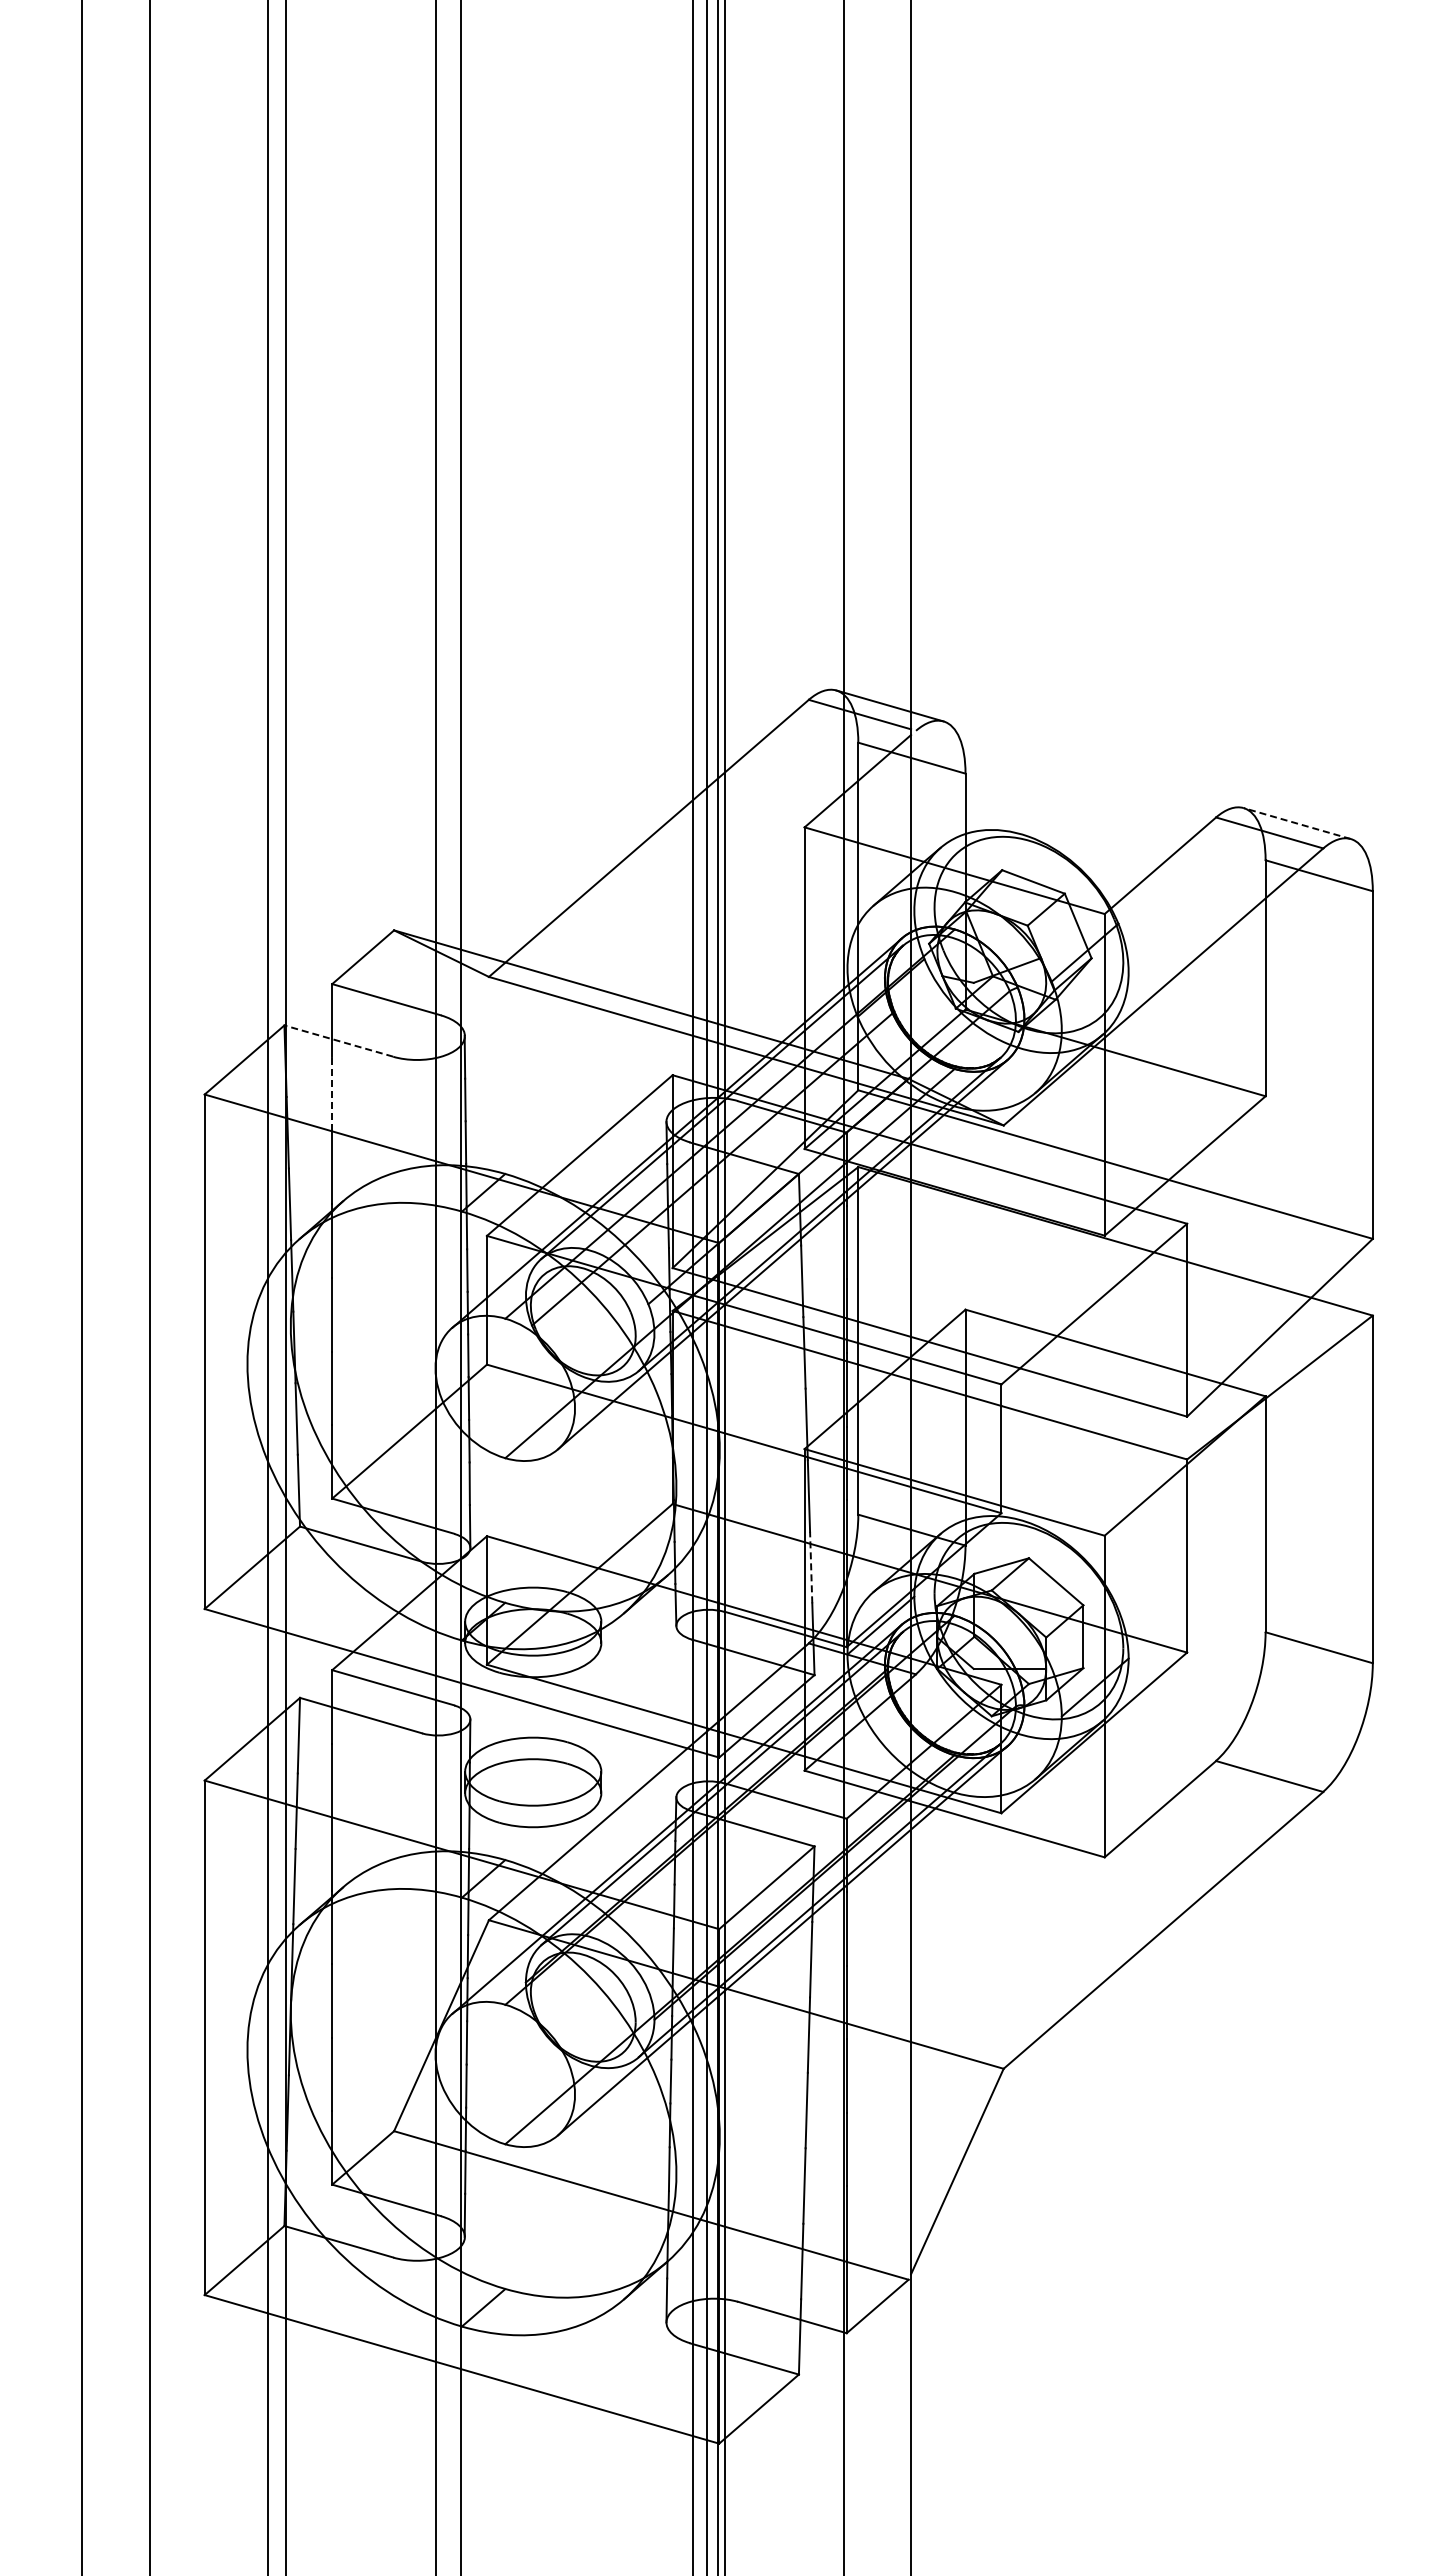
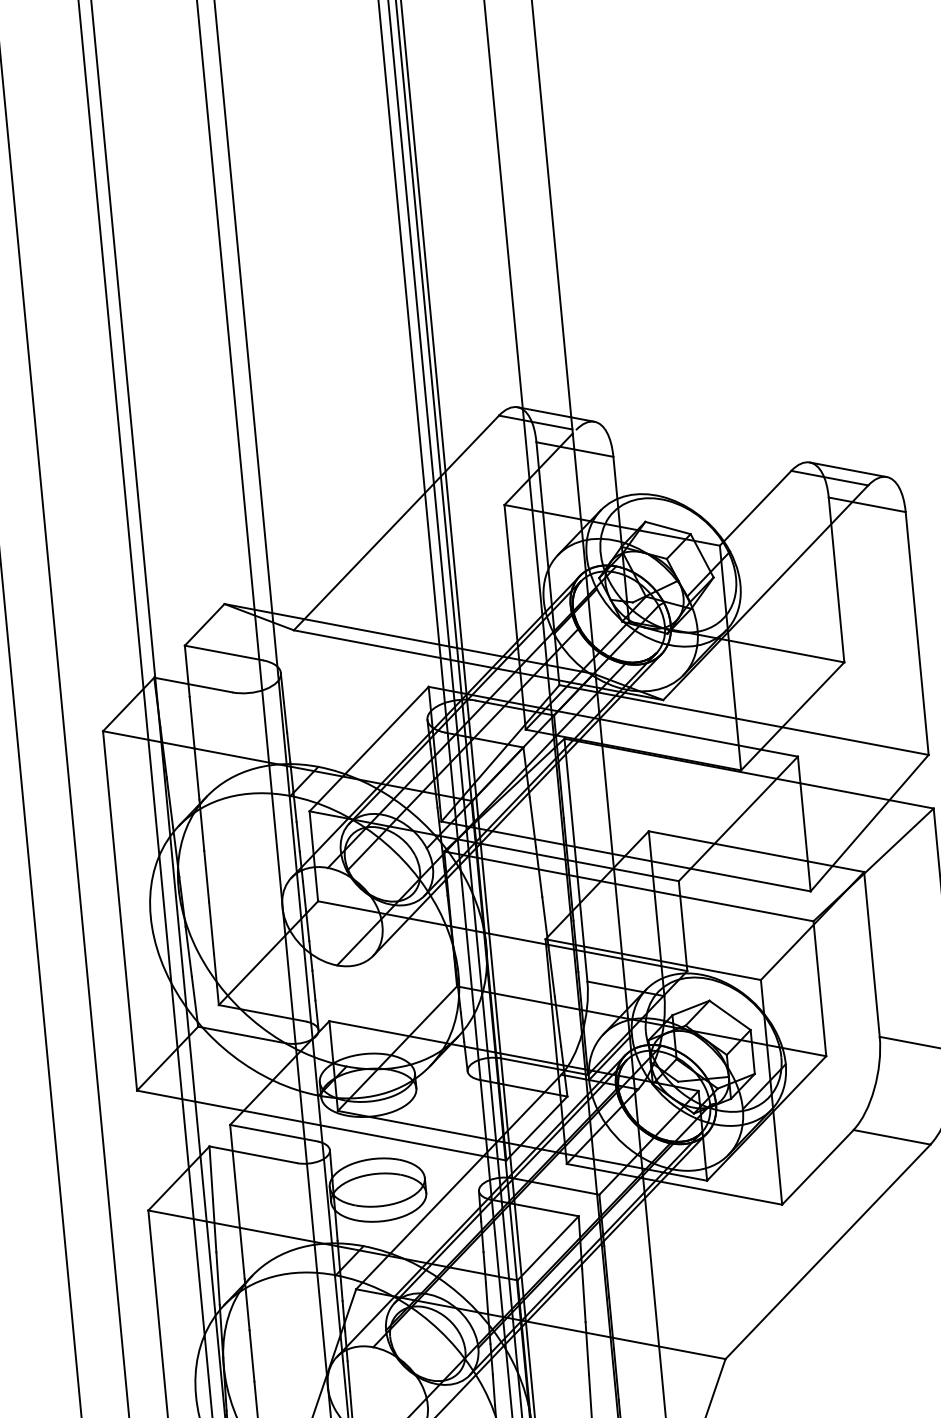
line: (1297, 823) -> (848, 469), dashed -> solid
line: (338, 1041) -> (193, 685), dashed -> solid
line: (332, 1094) -> (192, 722), dashed -> solid
line: (811, 1567) -> (558, 1021), dashed -> solid

